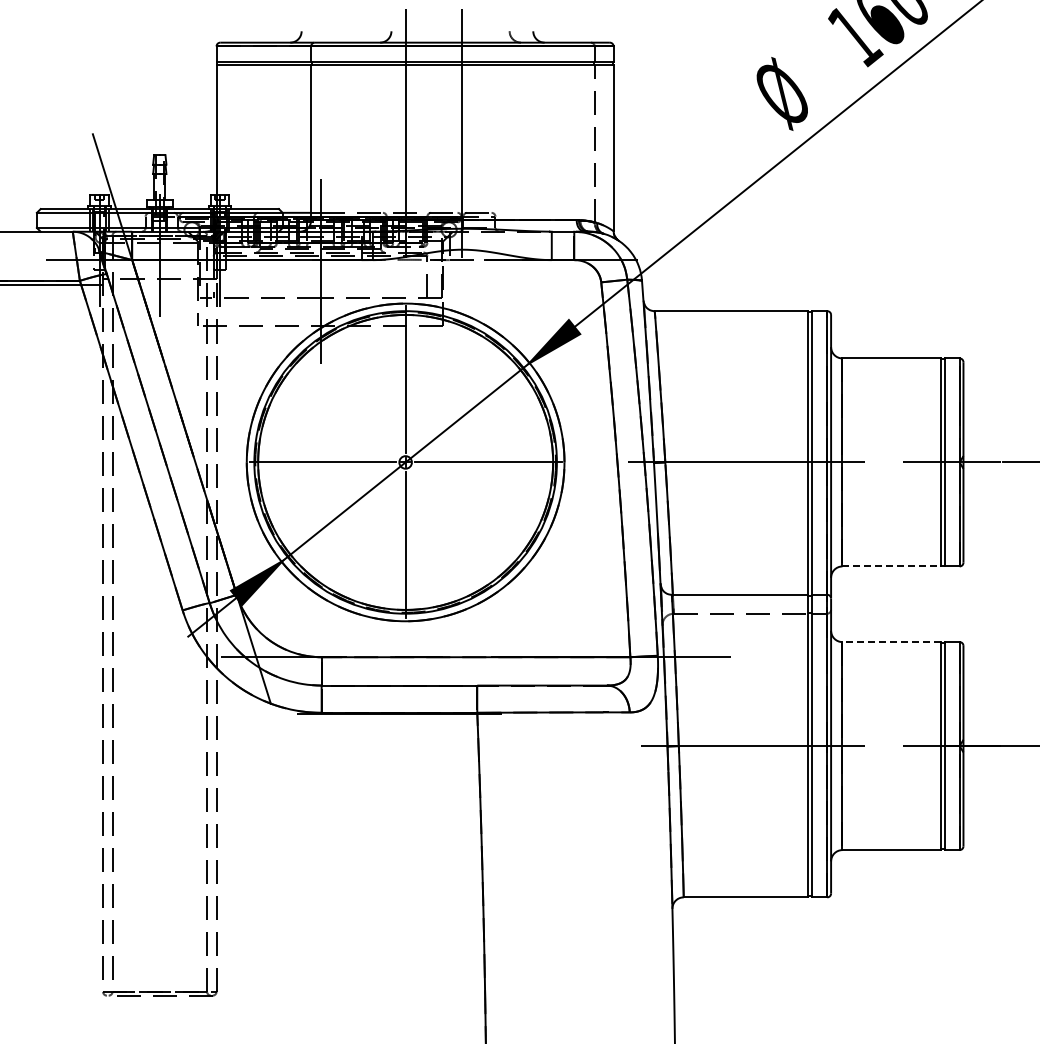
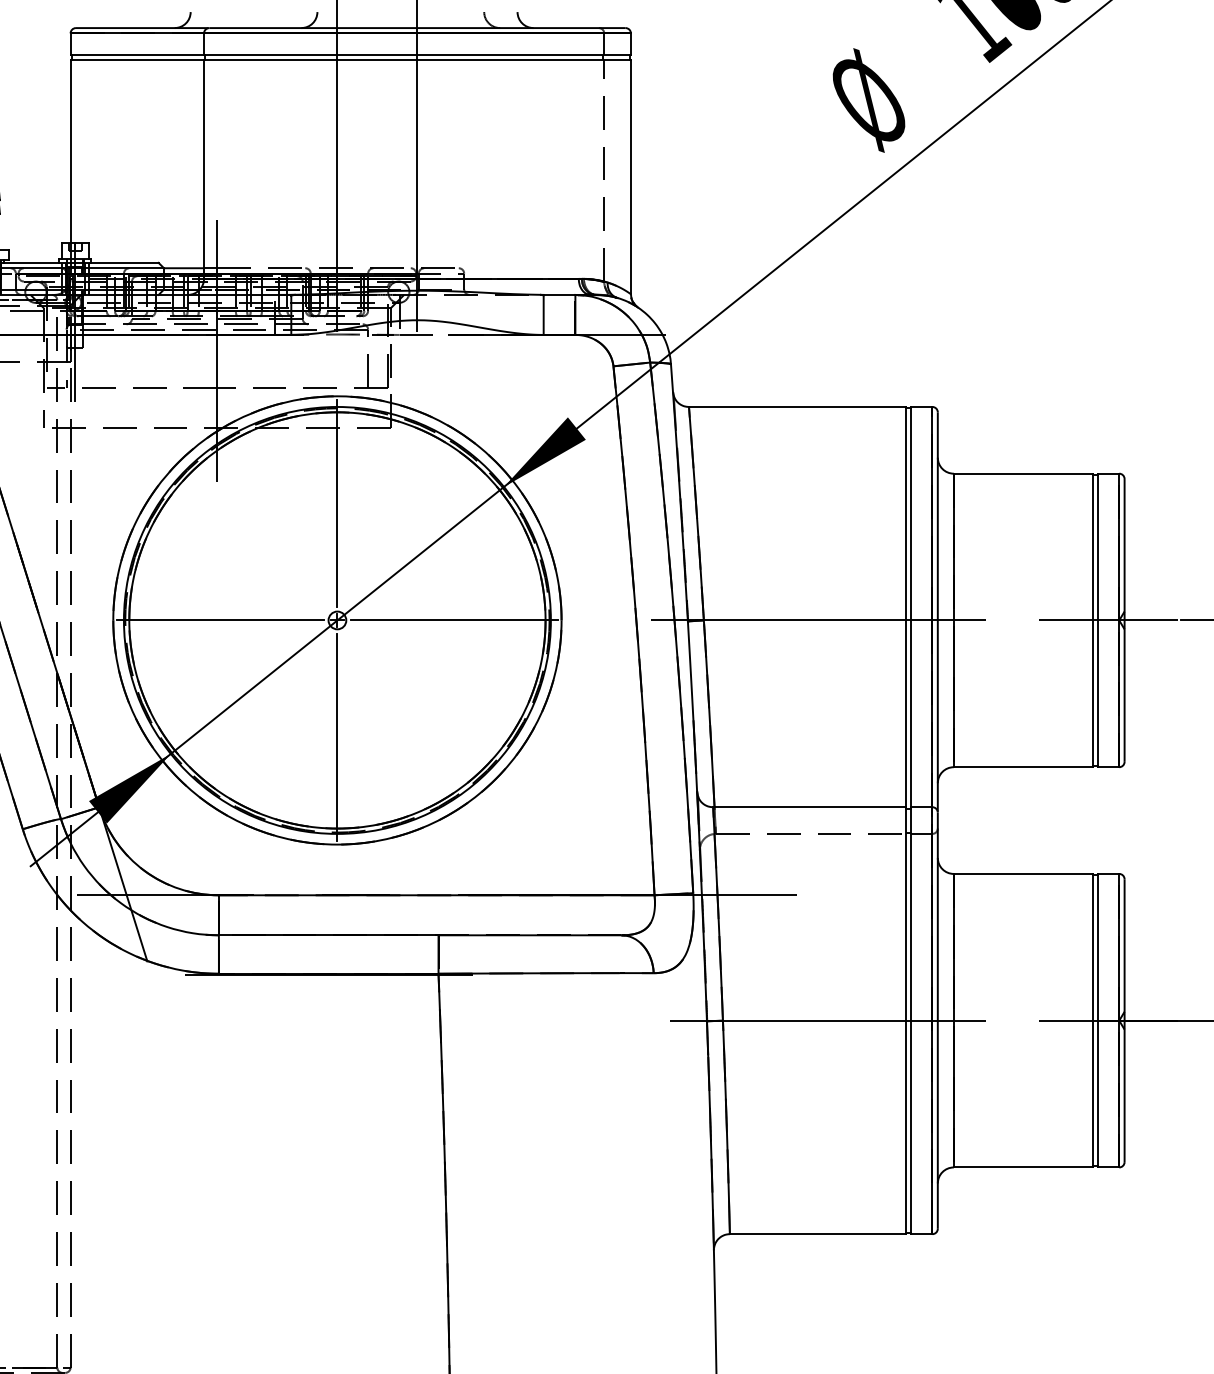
line: (892, 566) -> (1024, 767), dashed -> solid
line: (891, 642) -> (1023, 874), dashed -> solid

